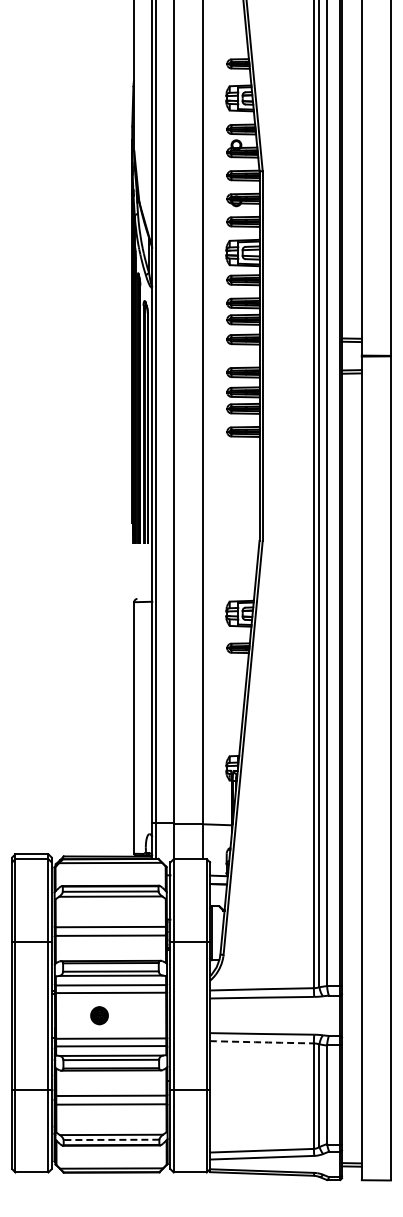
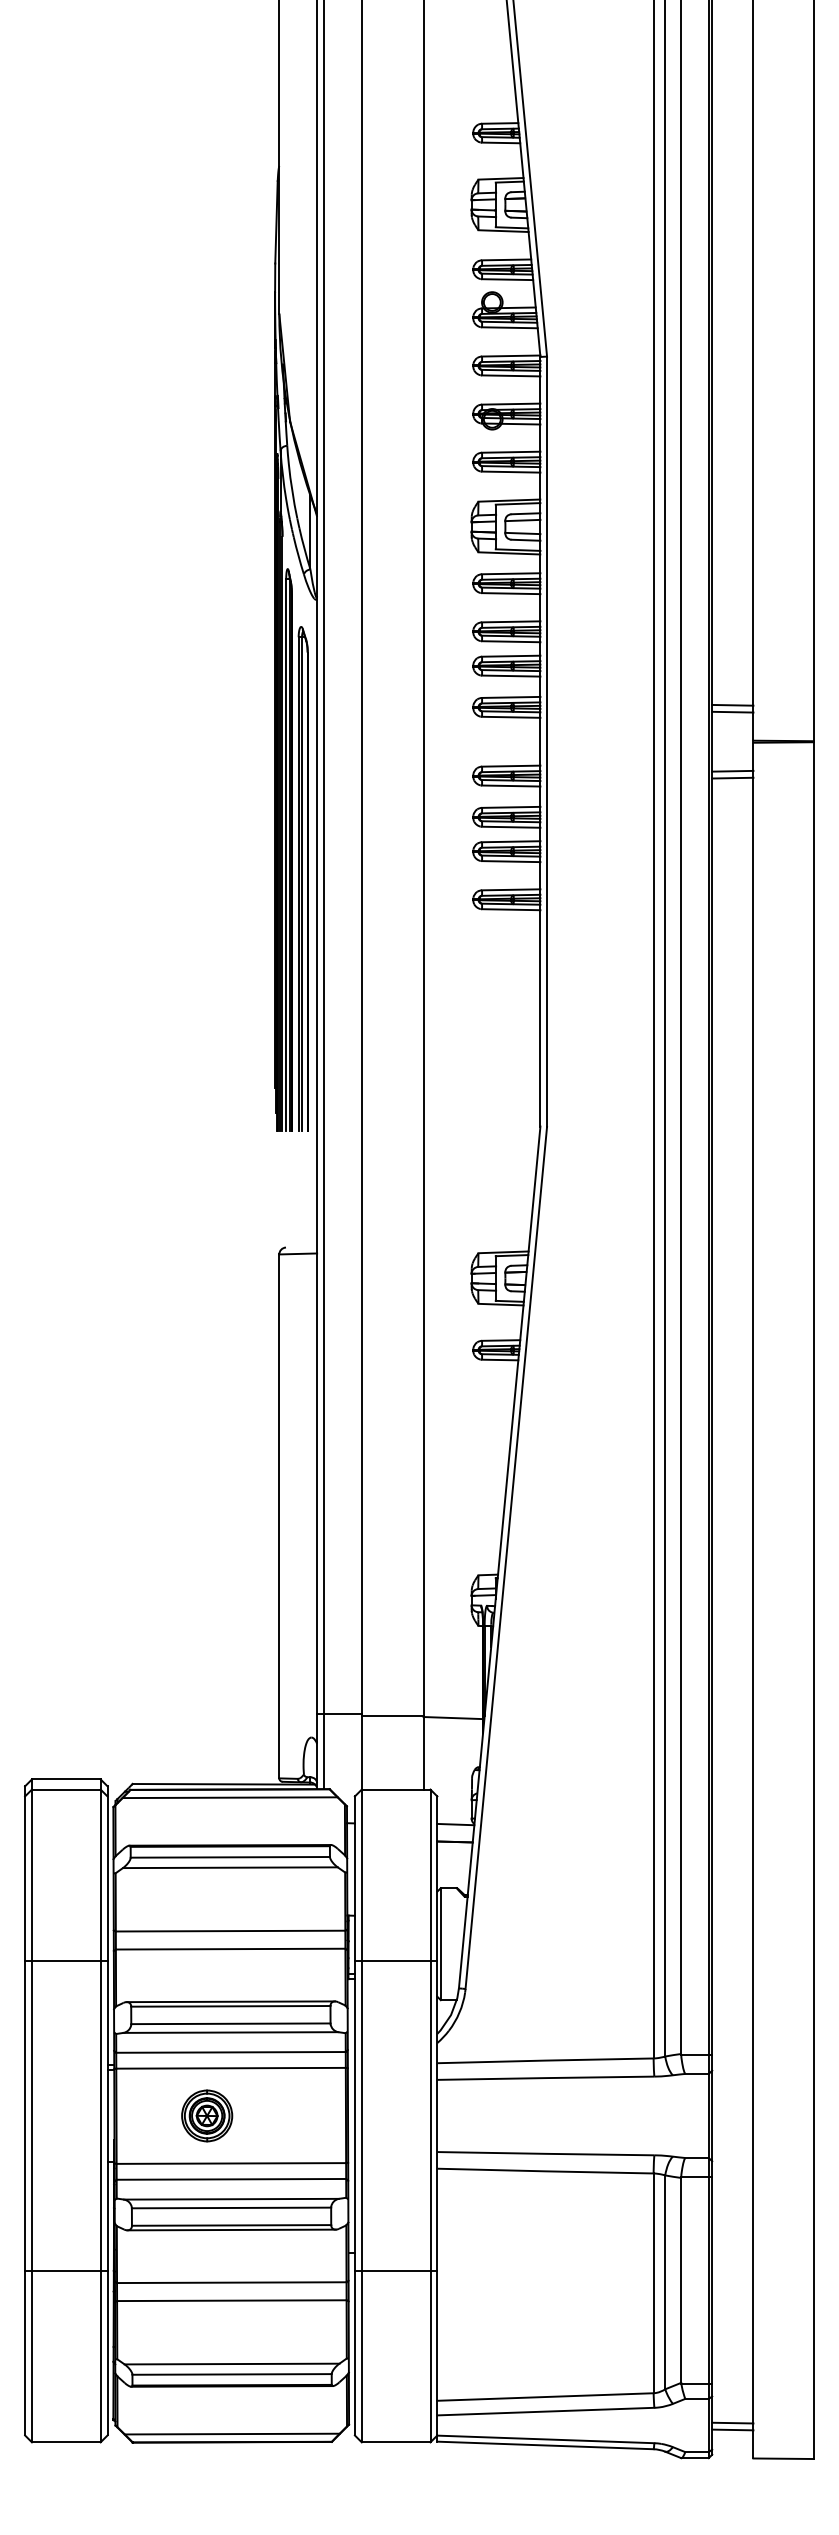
part: (99, 1015) -> (207, 2115), size x1.43
arc: (261, 1042) -> (544, 2171), dashed -> solid
line: (111, 1139) -> (232, 2373), dashed -> solid

